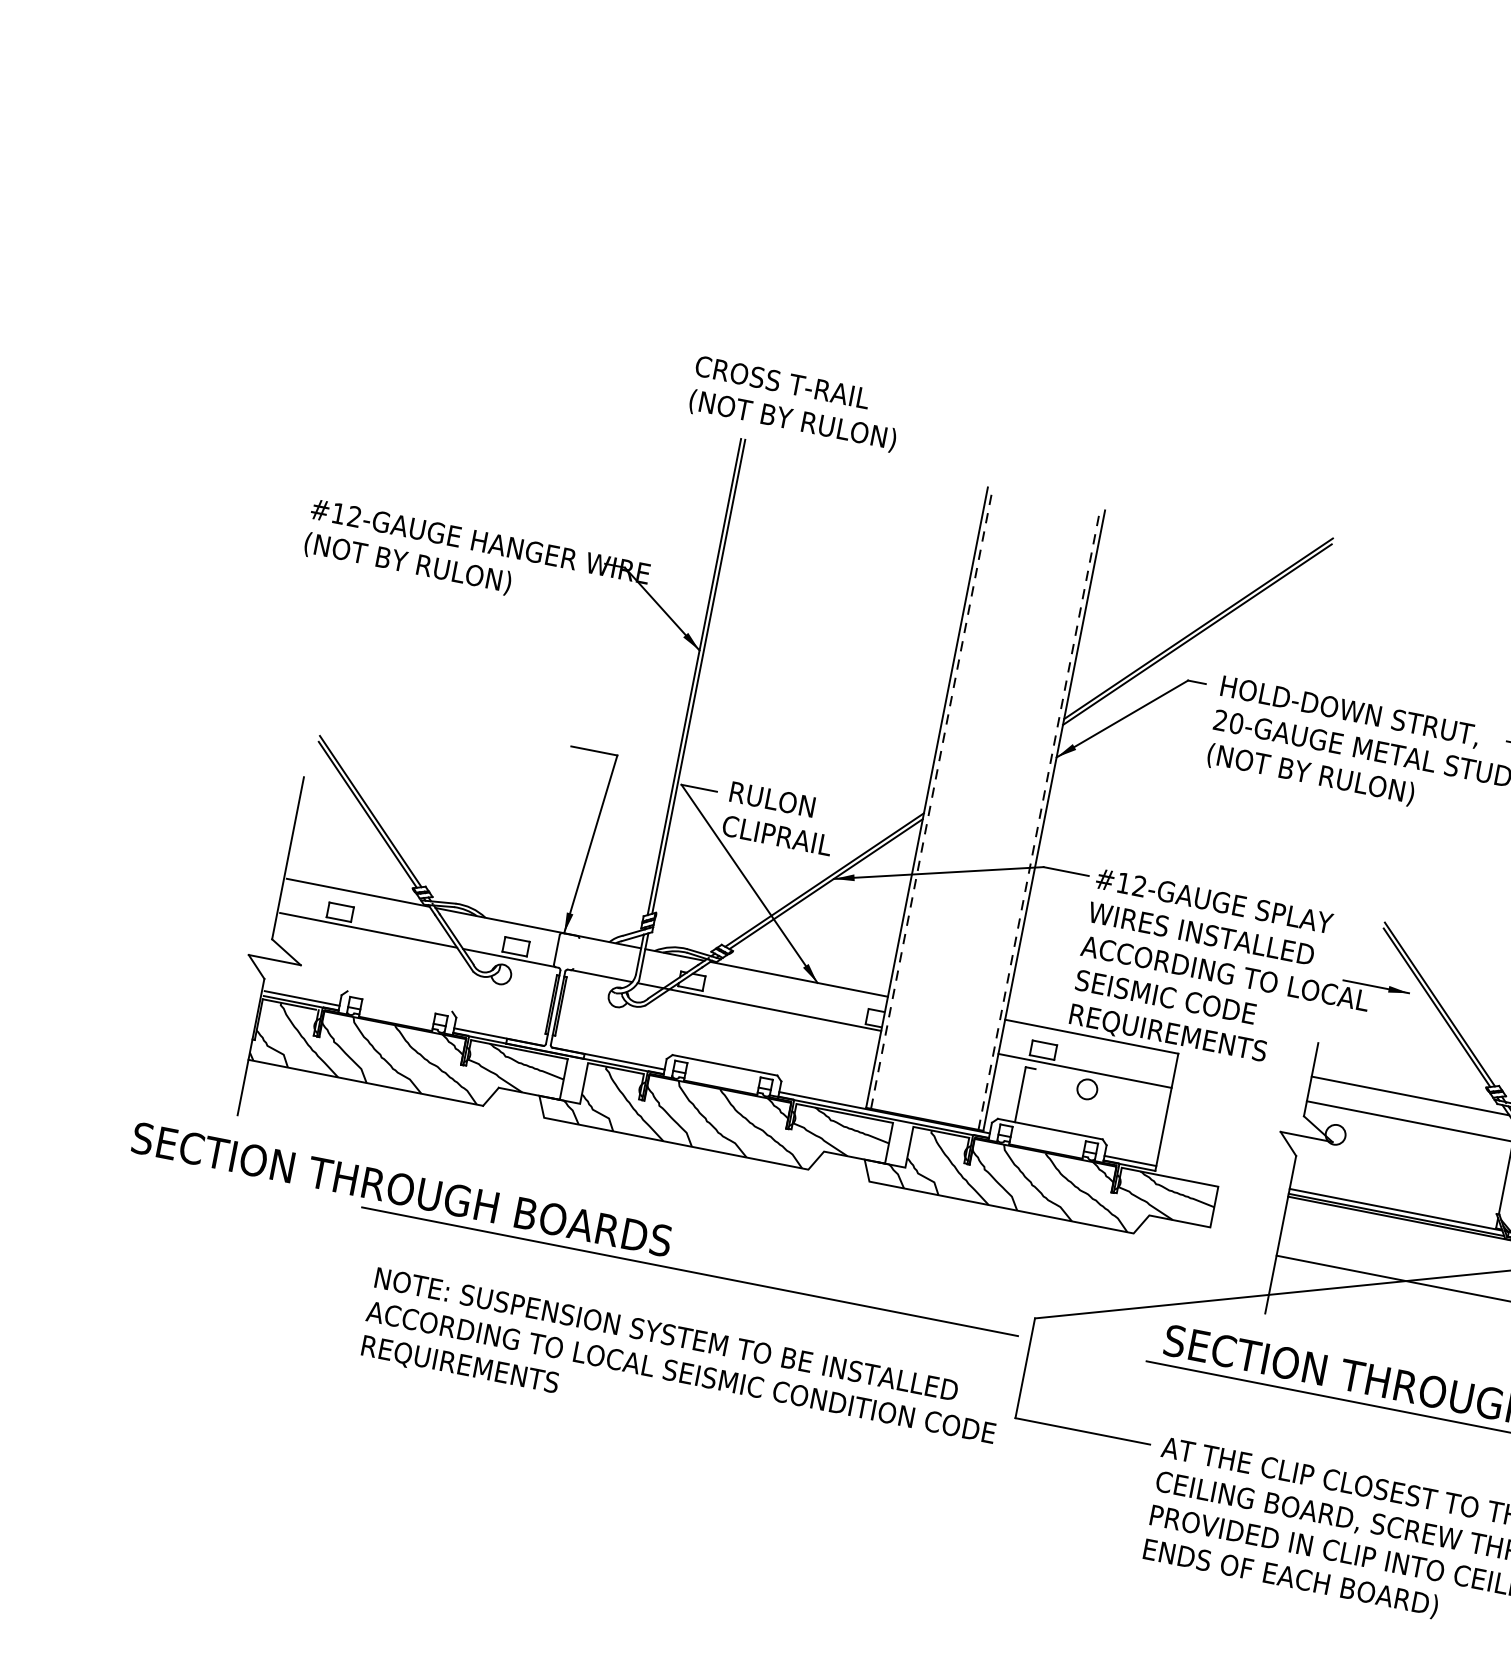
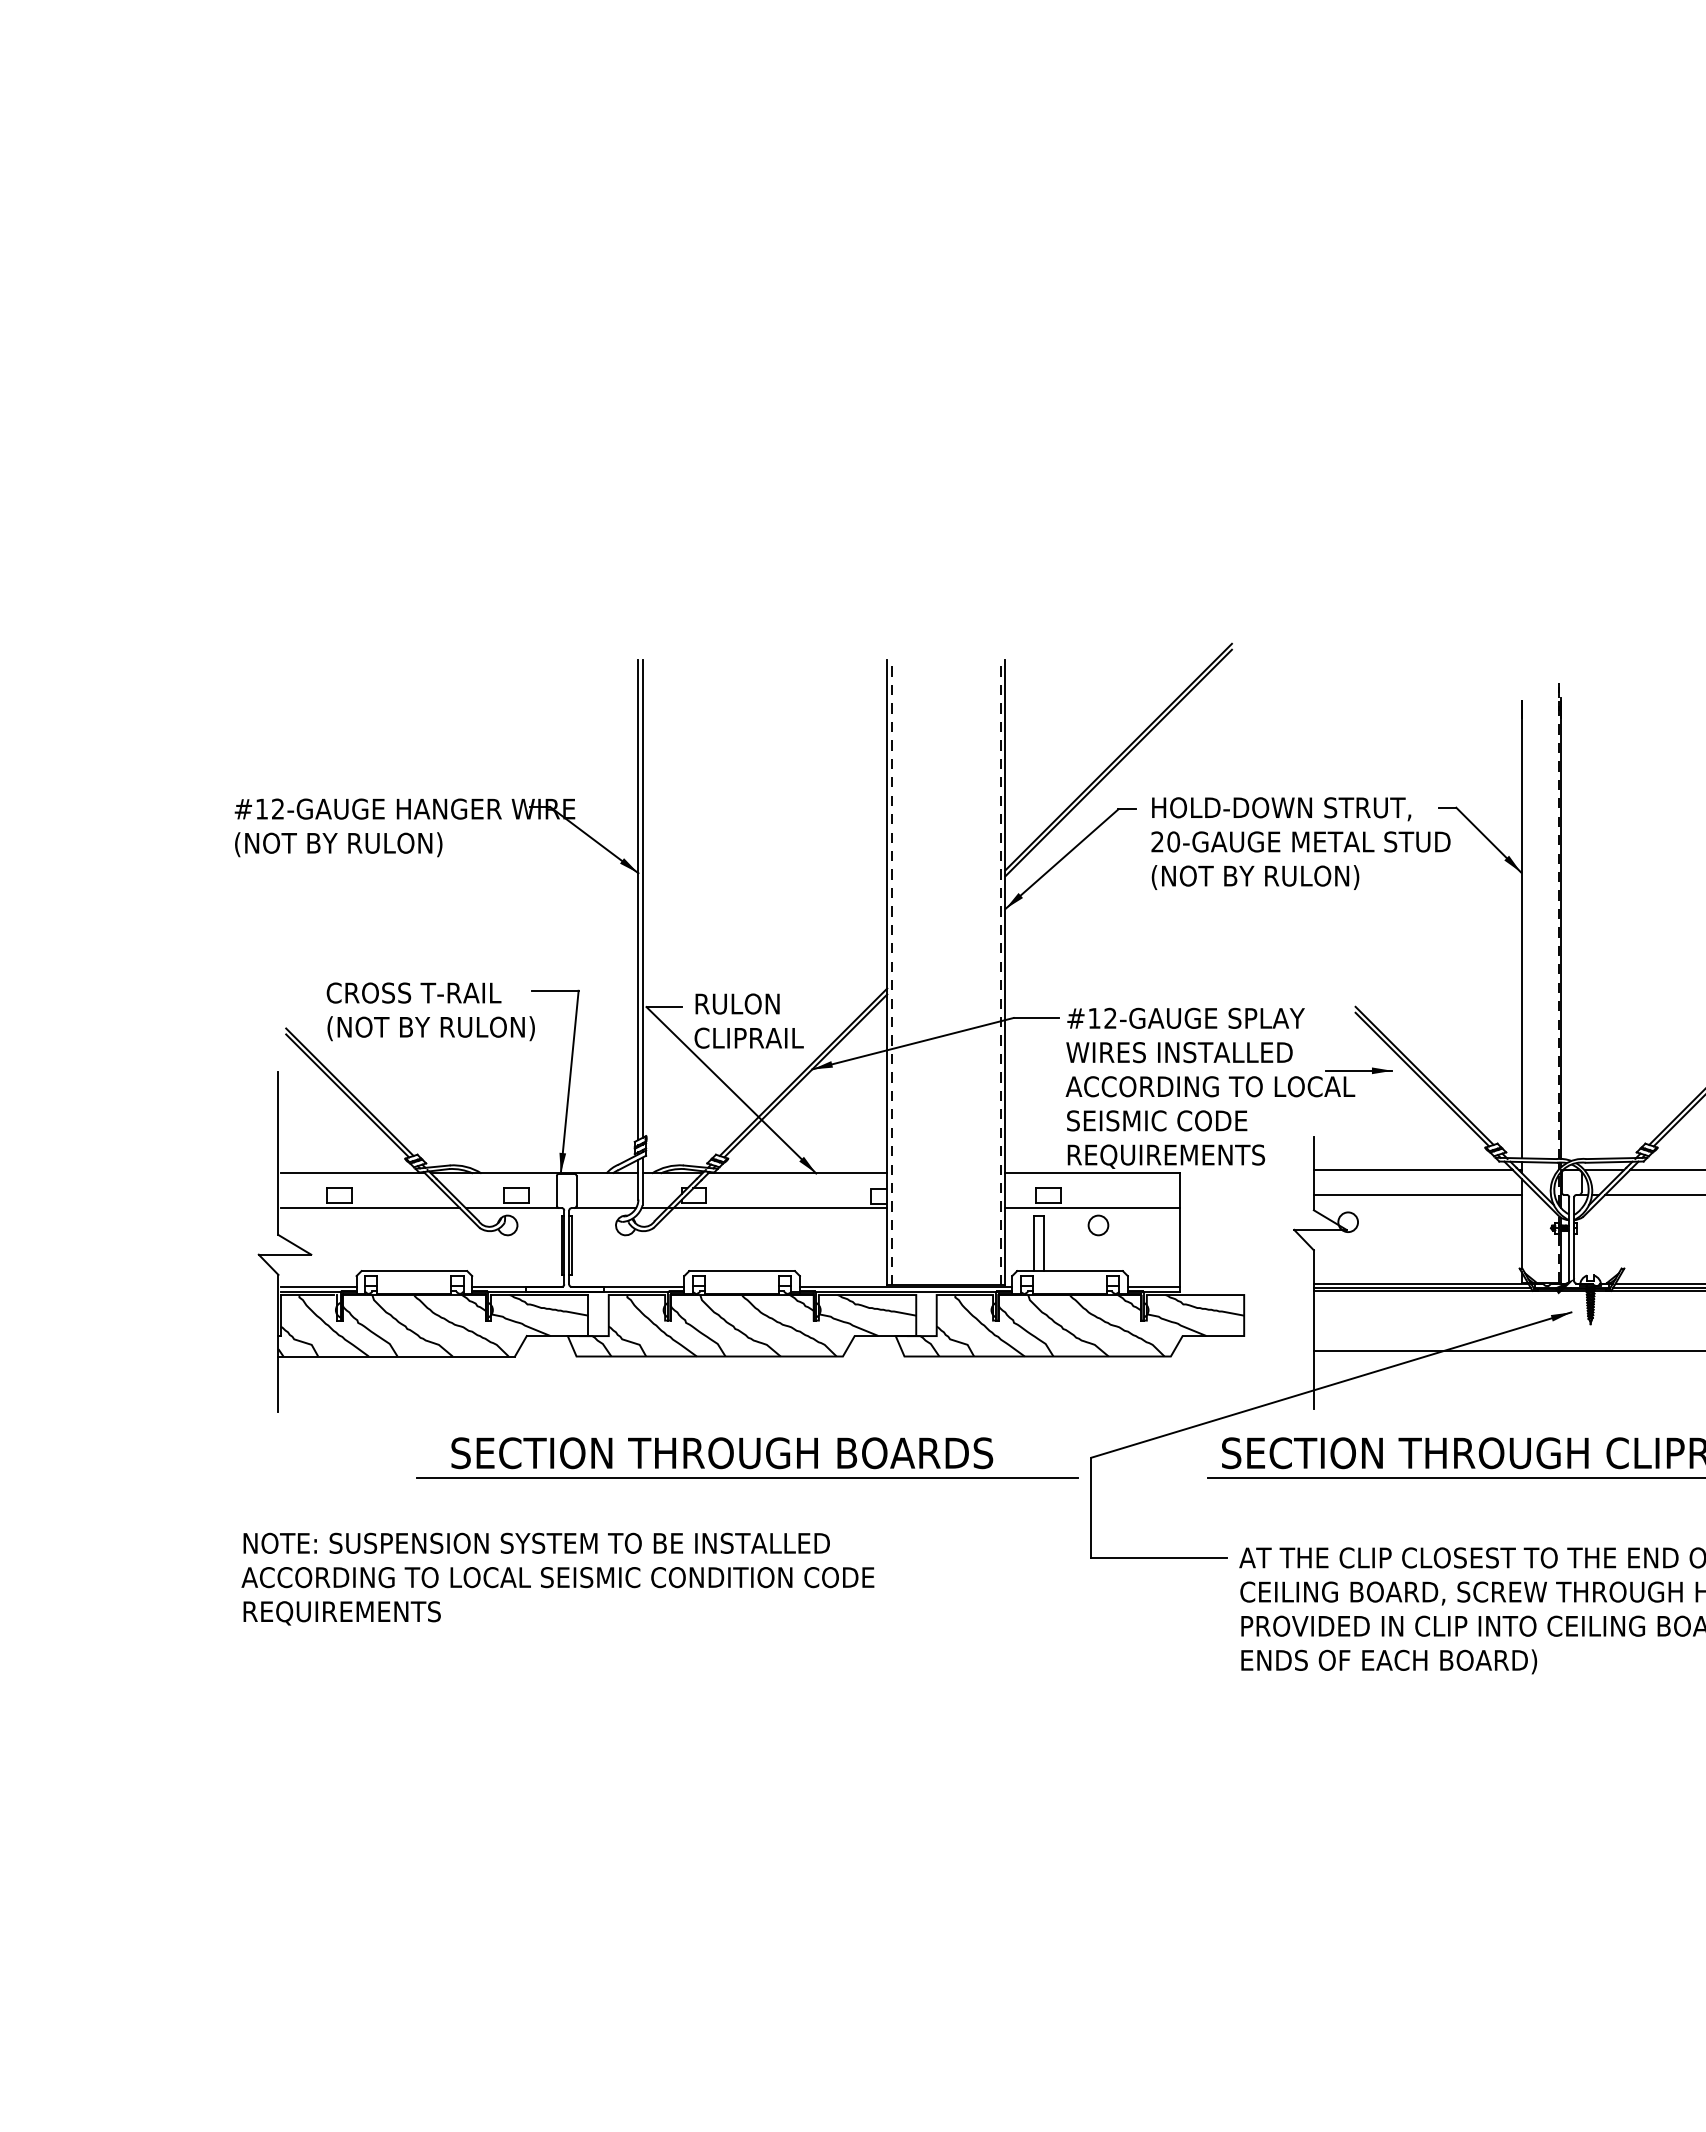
text: (795, 403) -> (430, 1011), moved
line: (576, 953) -> (576, 1190), added
line: (399, 1001) -> (414, 1271), added
line: (1030, 1096) -> (1044, 1243), added
text: (402, 1189) -> (722, 1453), moved
text: (680, 1373) -> (557, 1578), moved

